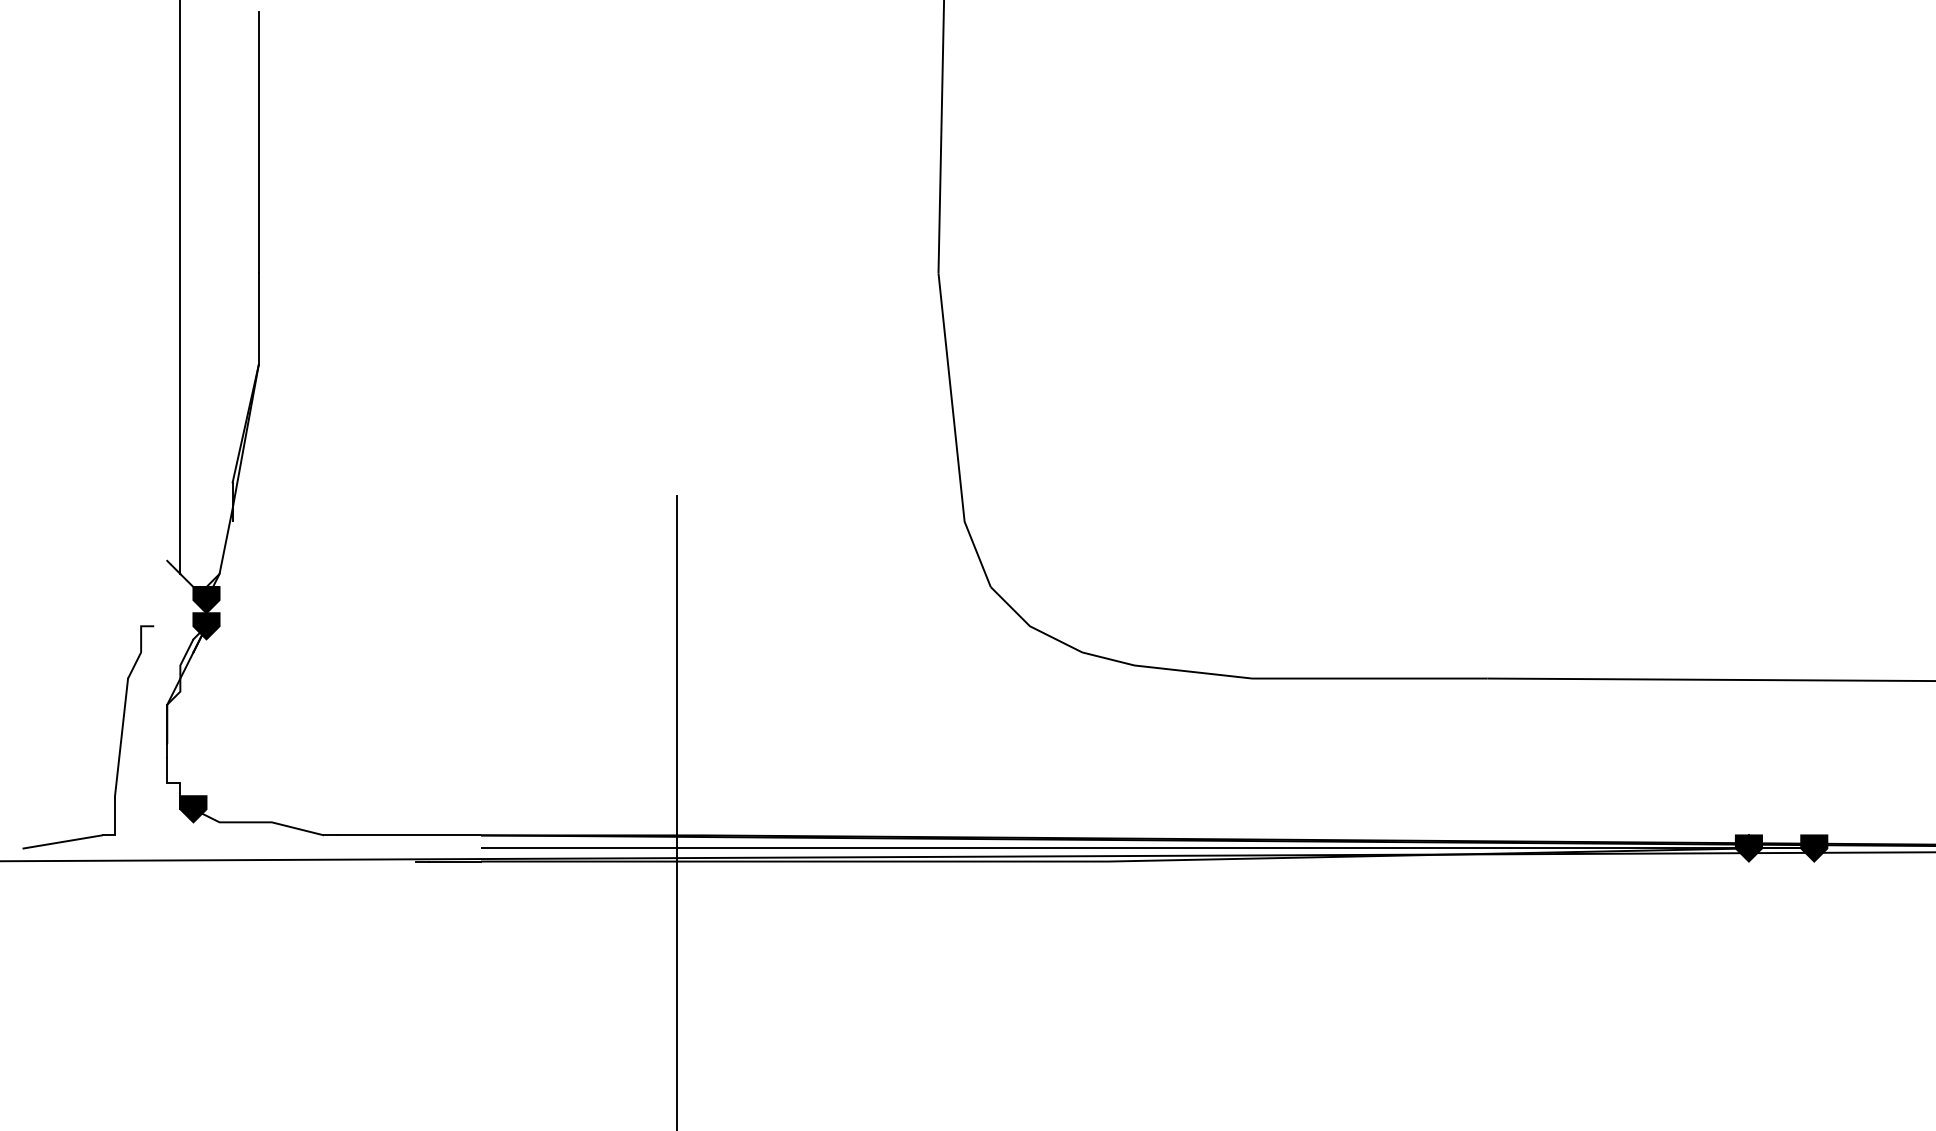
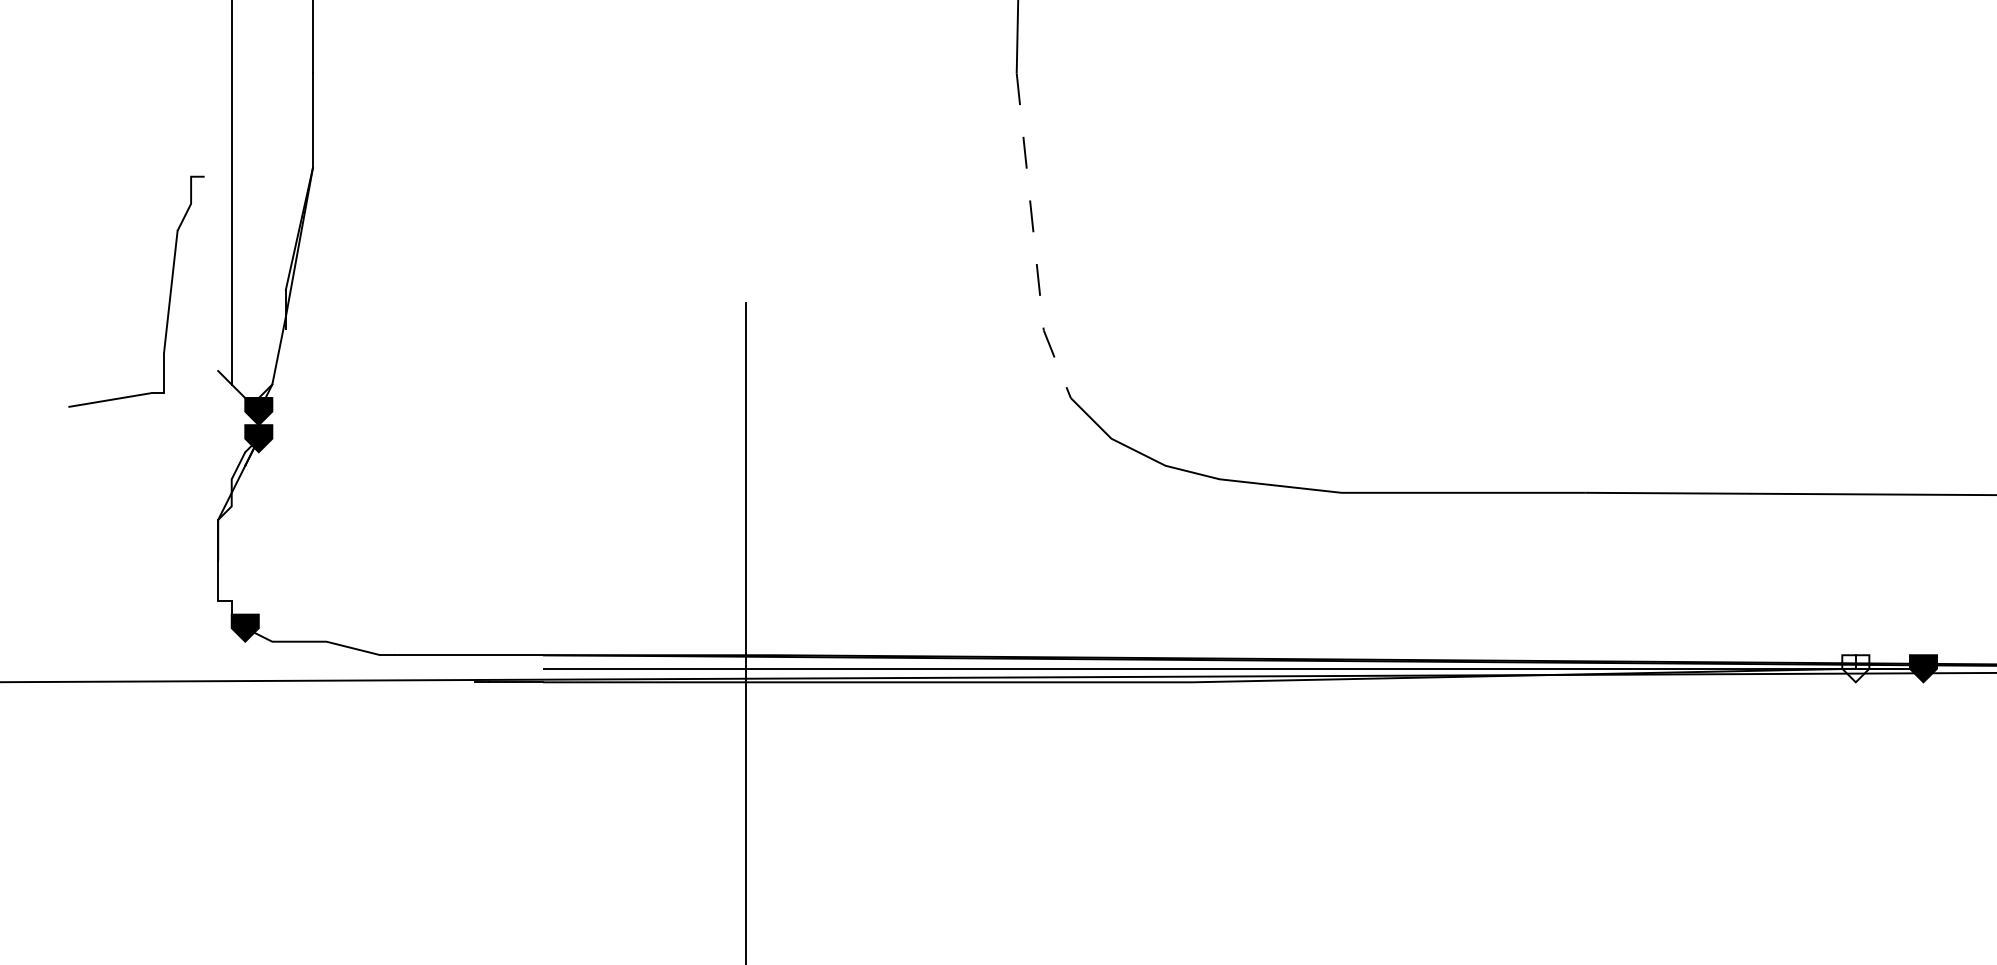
line: (955, 433) -> (1034, 239), solid -> dashed
part: (119, 744) -> (168, 299), moved
fill: (1748, 848) -> (1855, 668), removed

